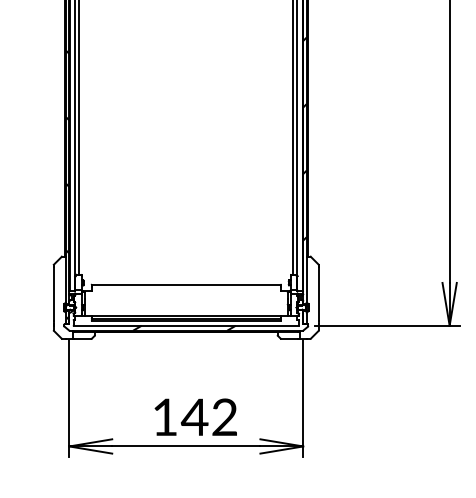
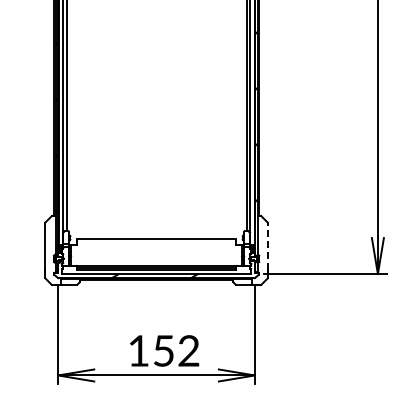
line: (318, 294) -> (267, 247), solid -> dashed
text: (194, 416) -> (163, 350), 142 -> 152

